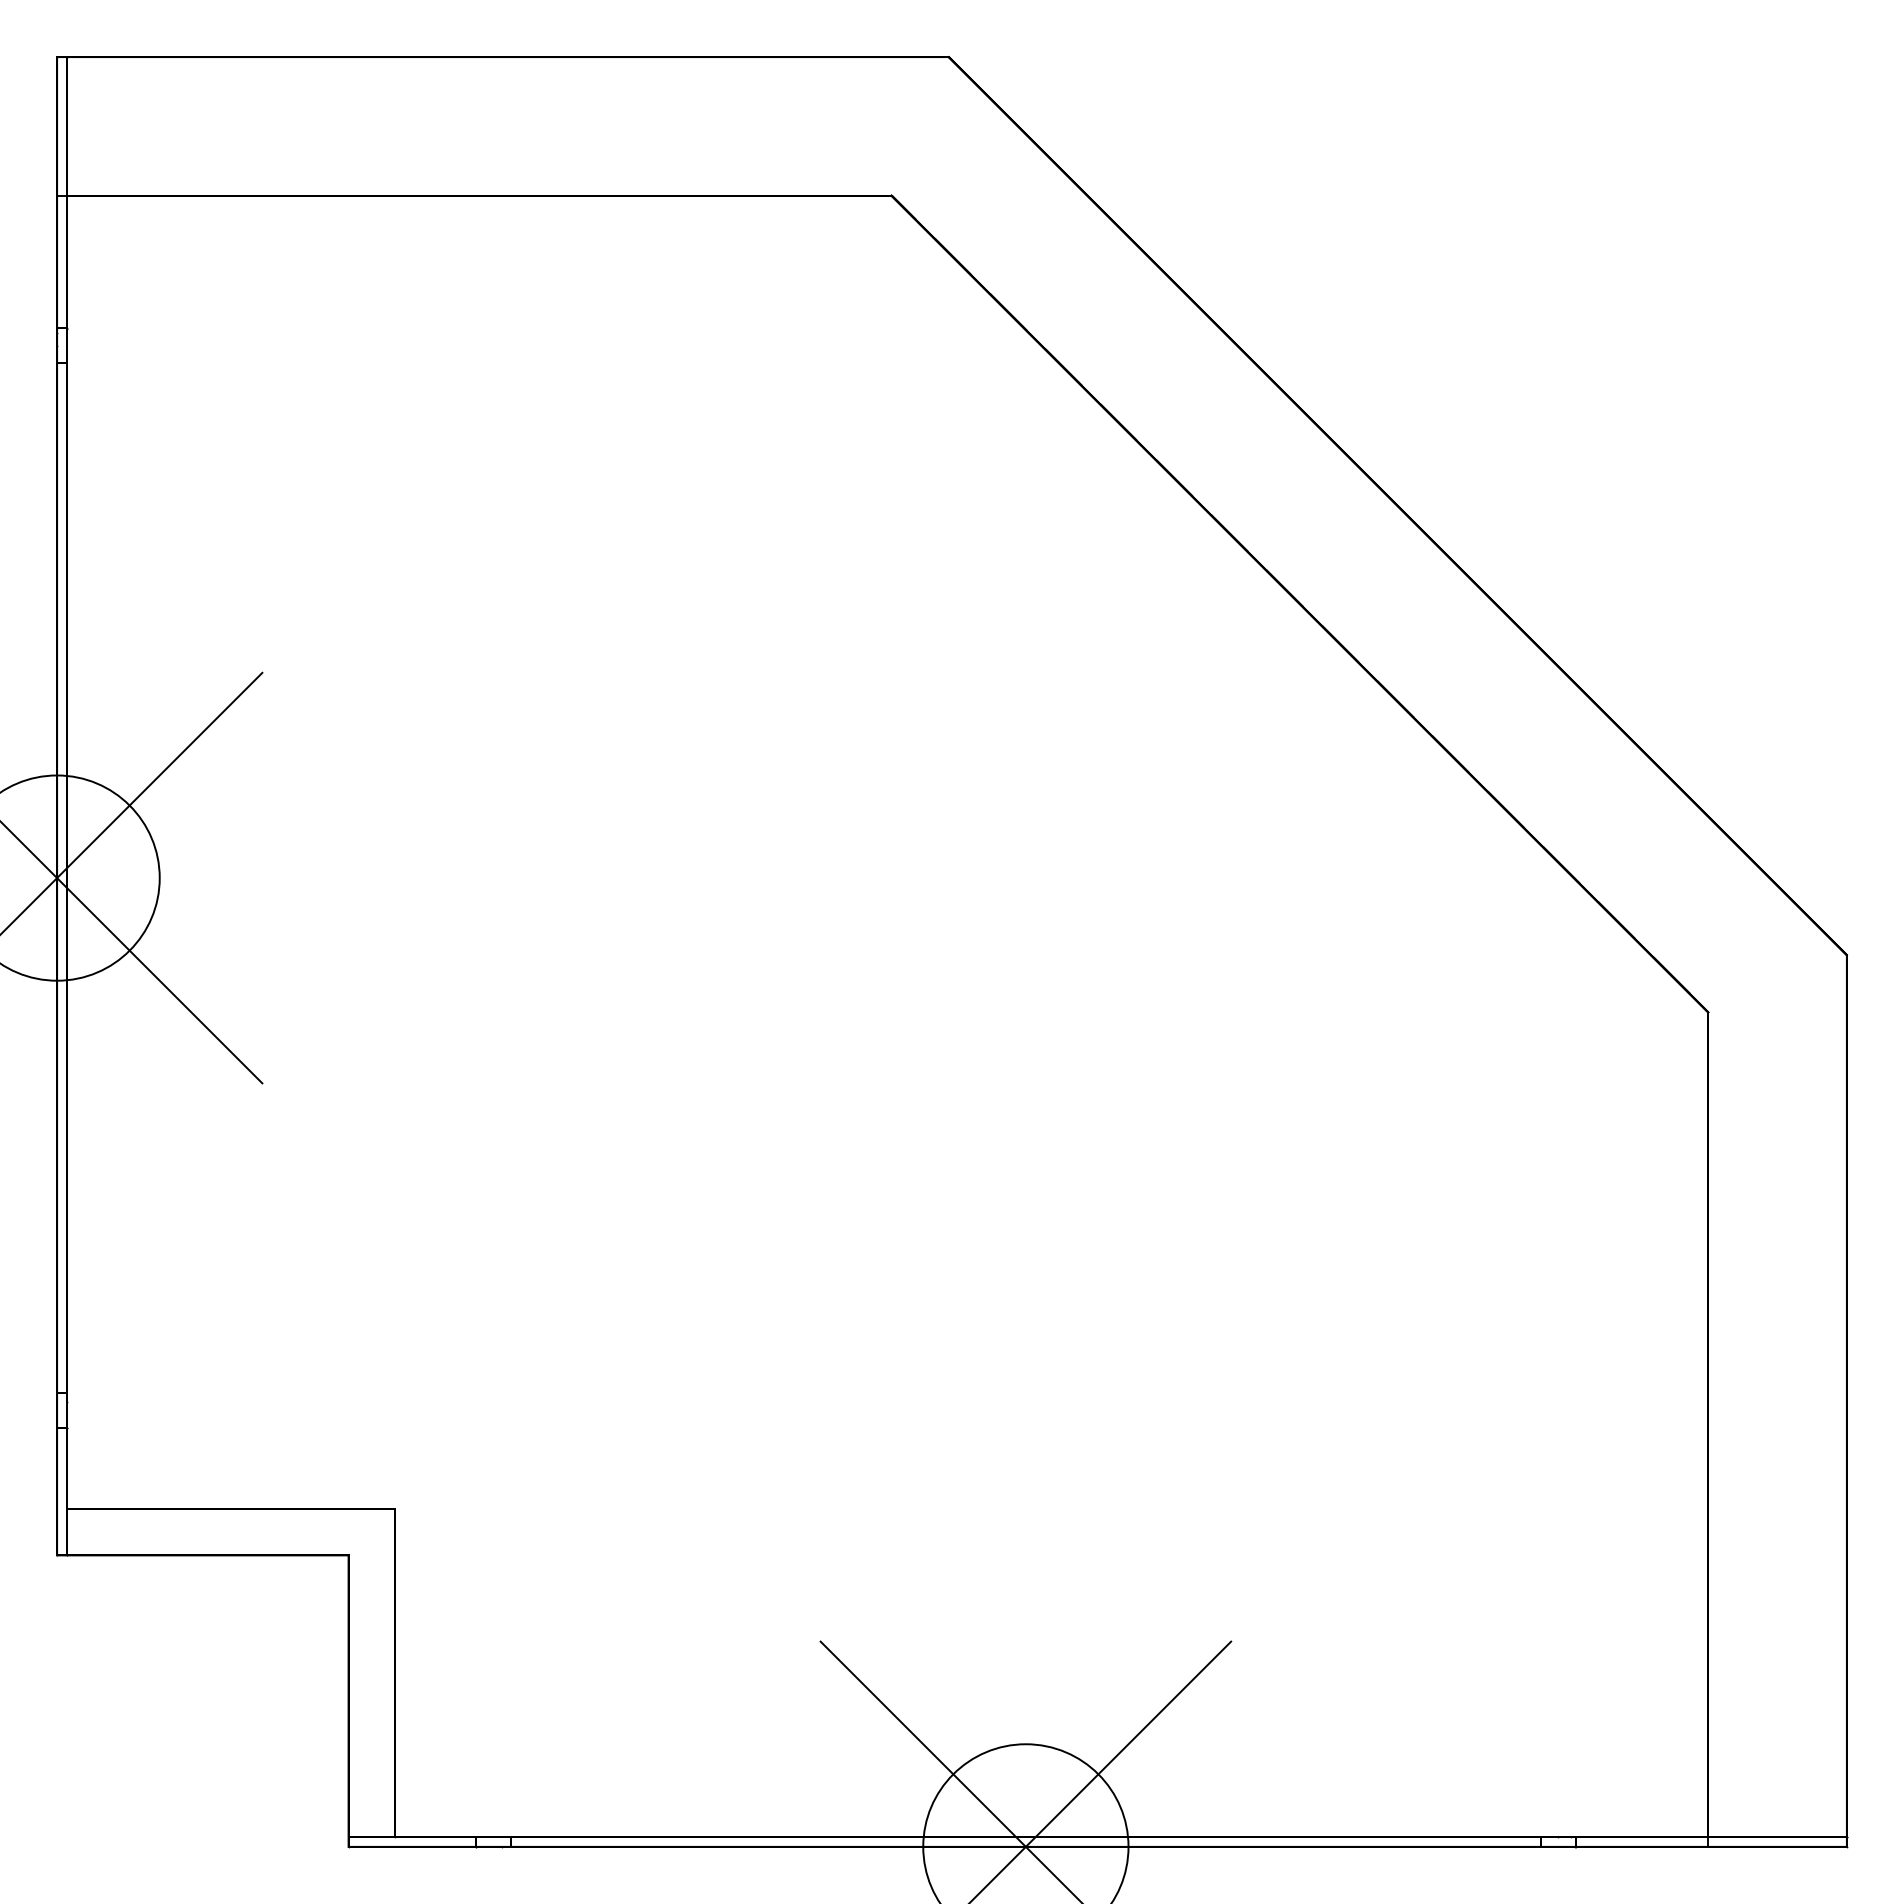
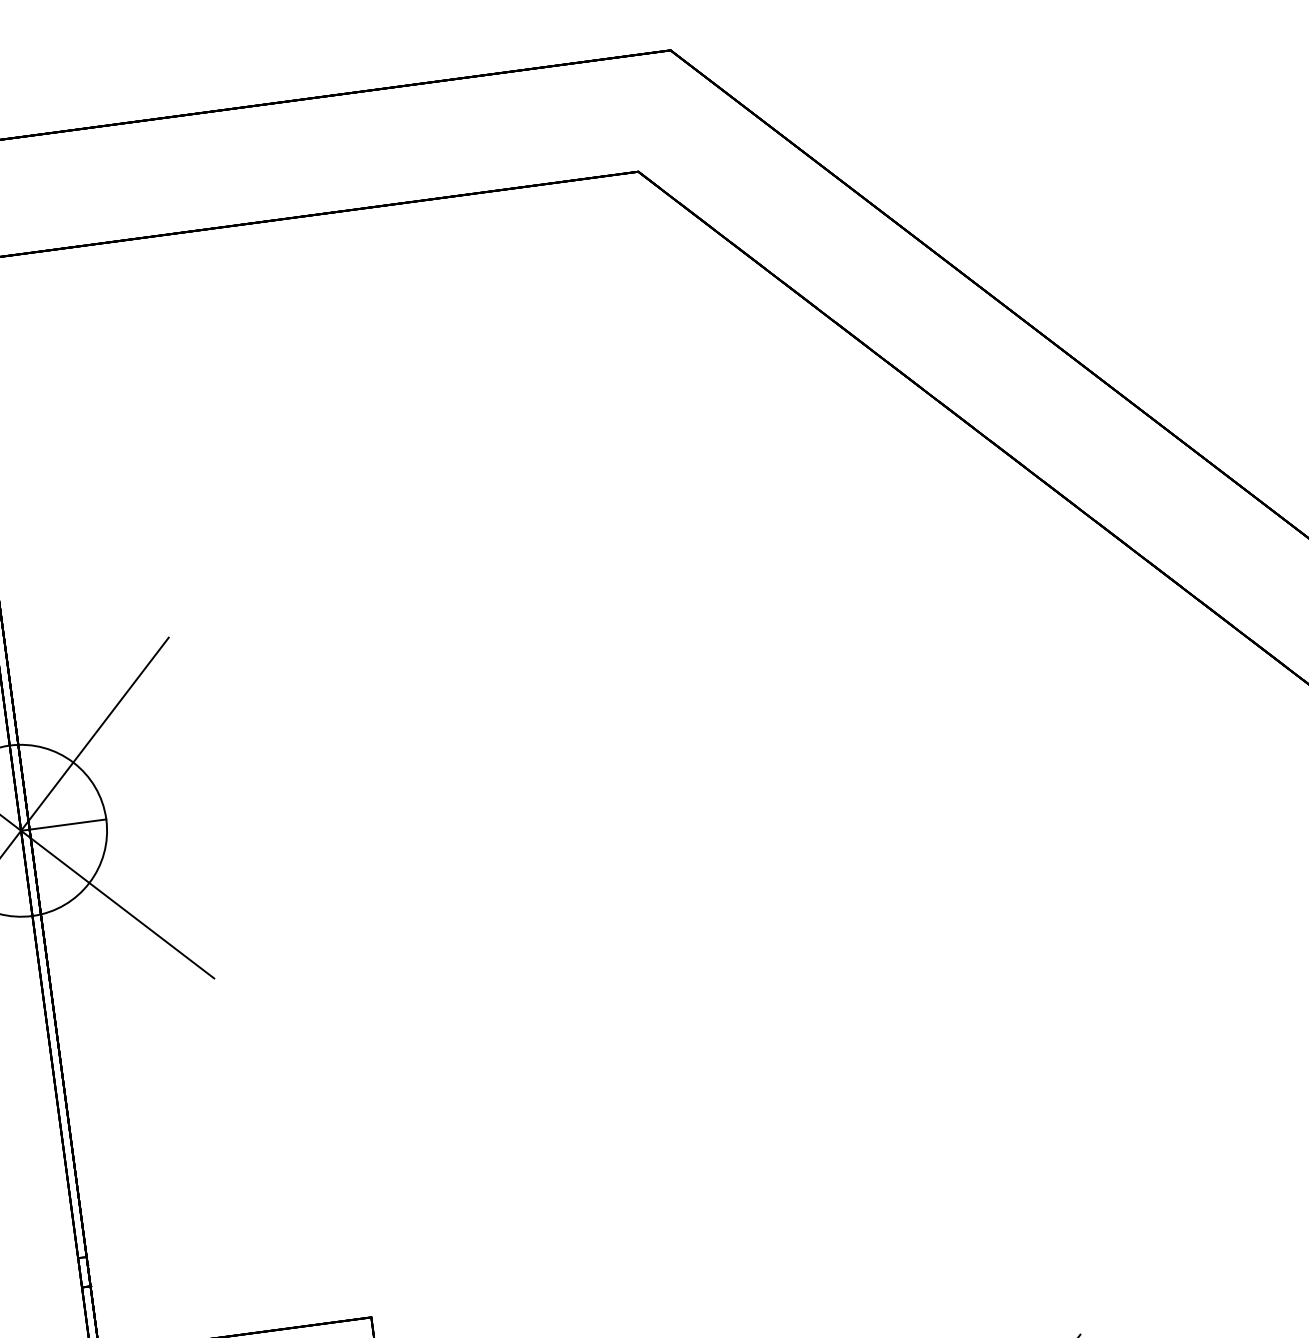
line: (108, 878) -> (63, 825), added

